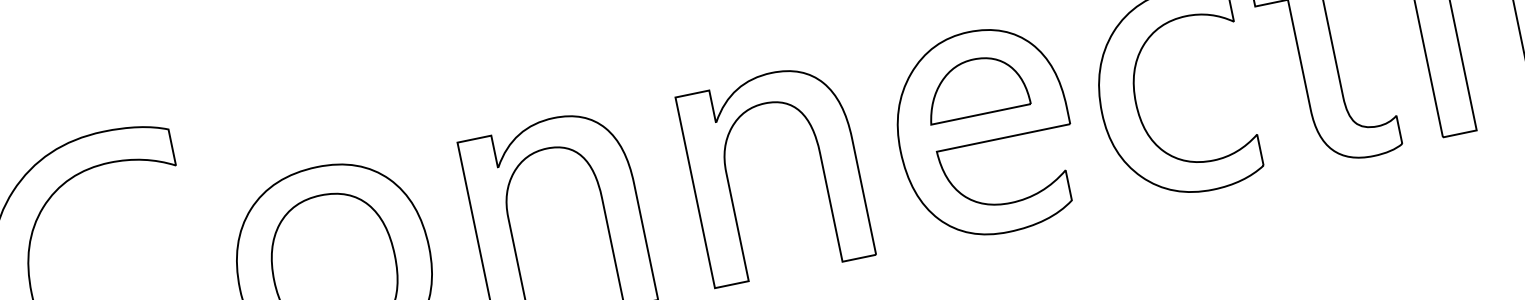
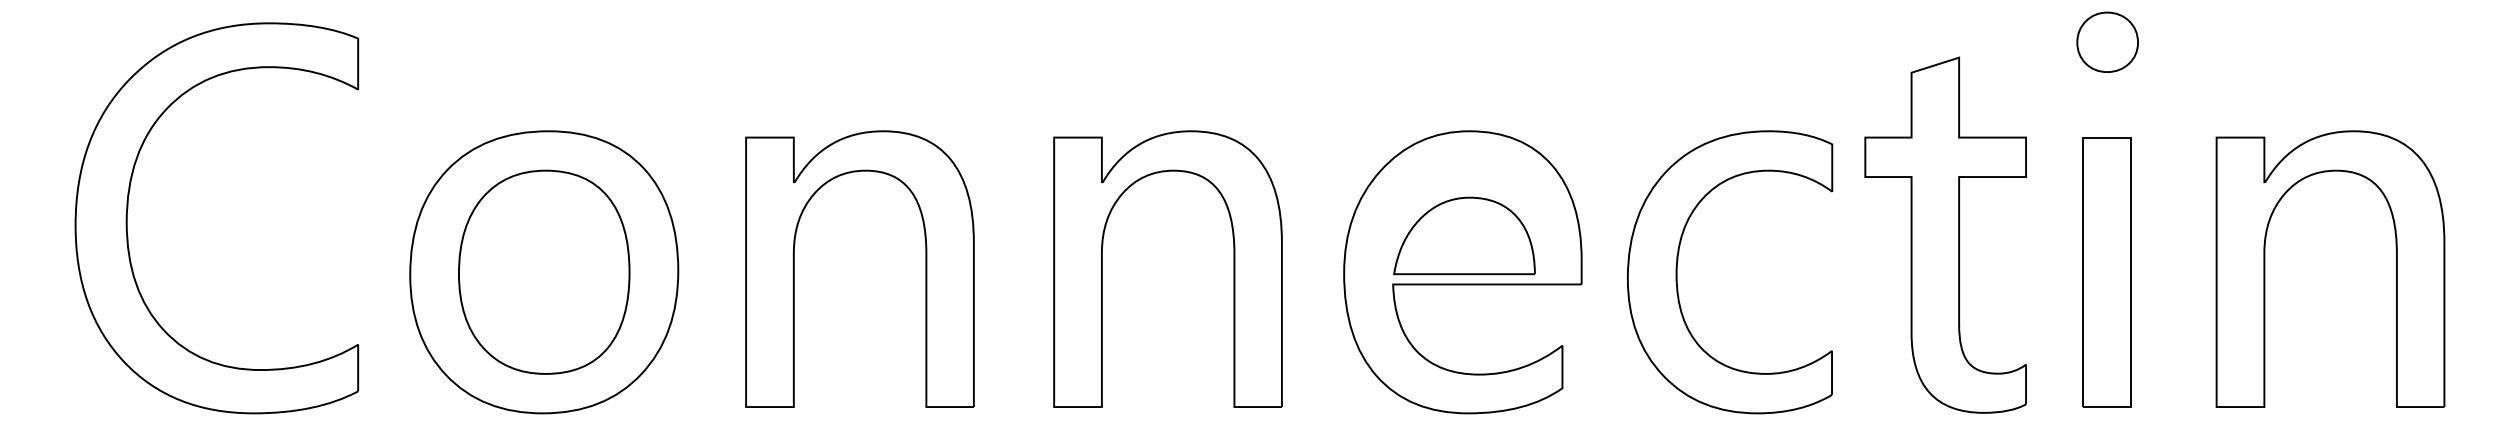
part: (975, 86) -> (1464, 235), moved

